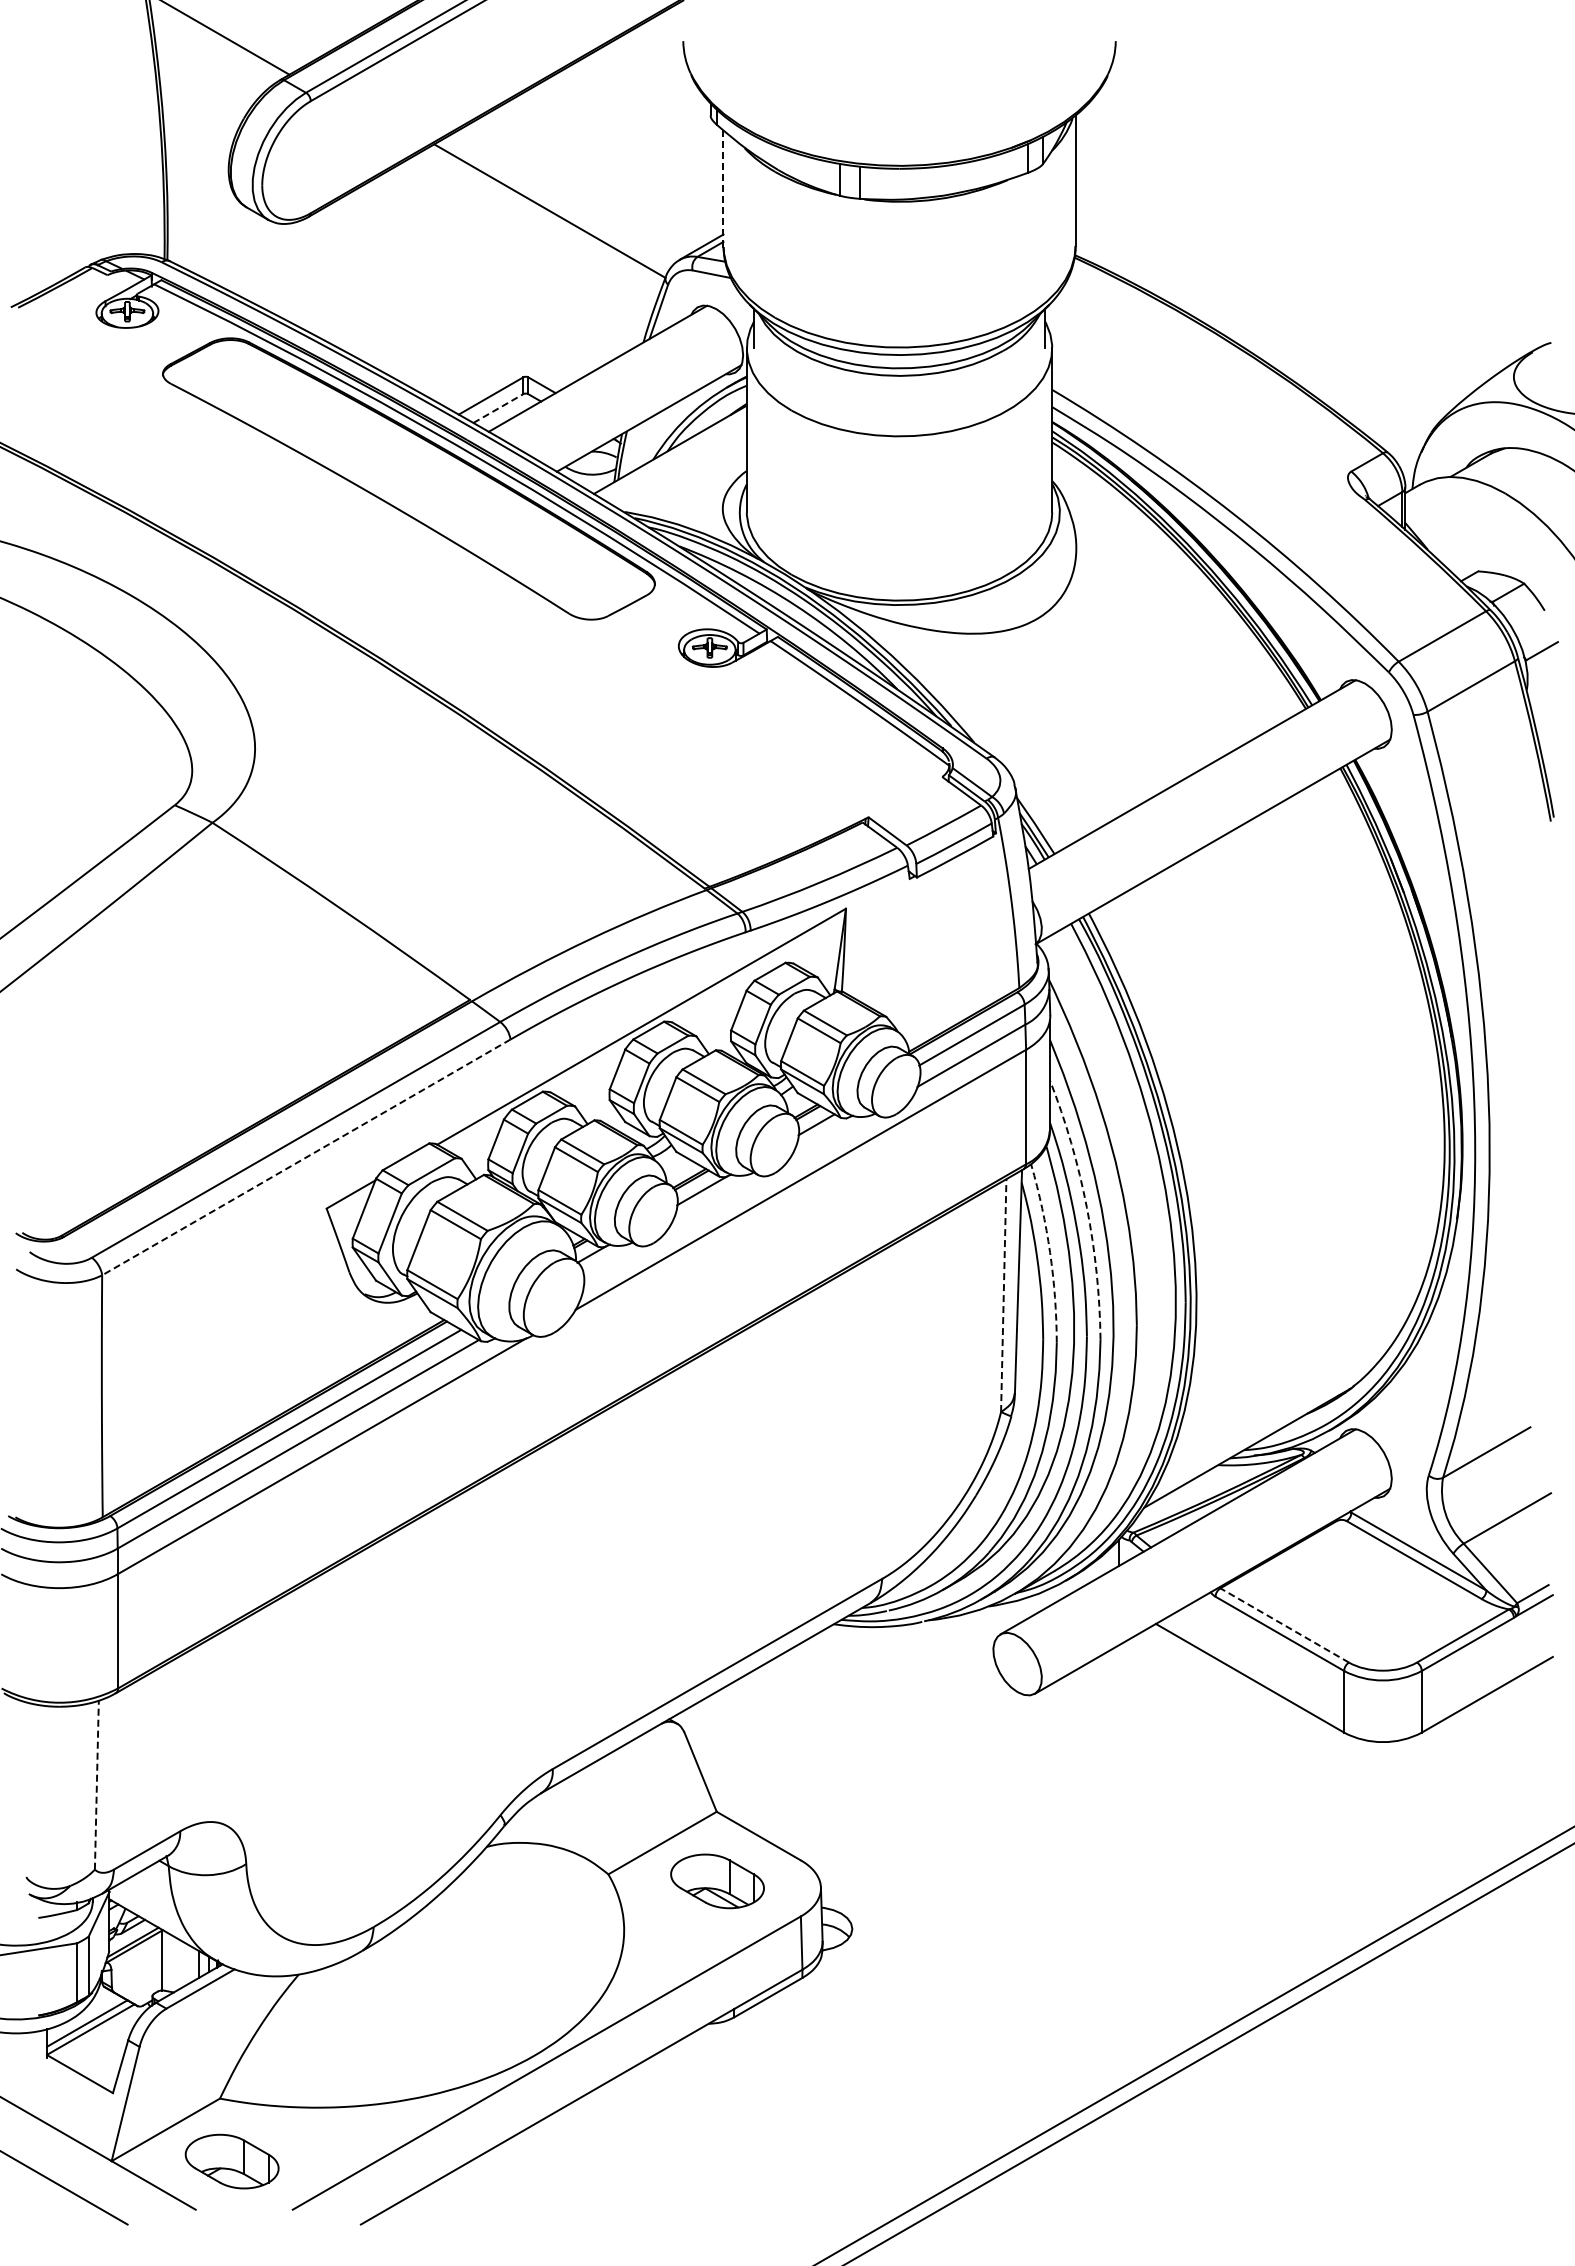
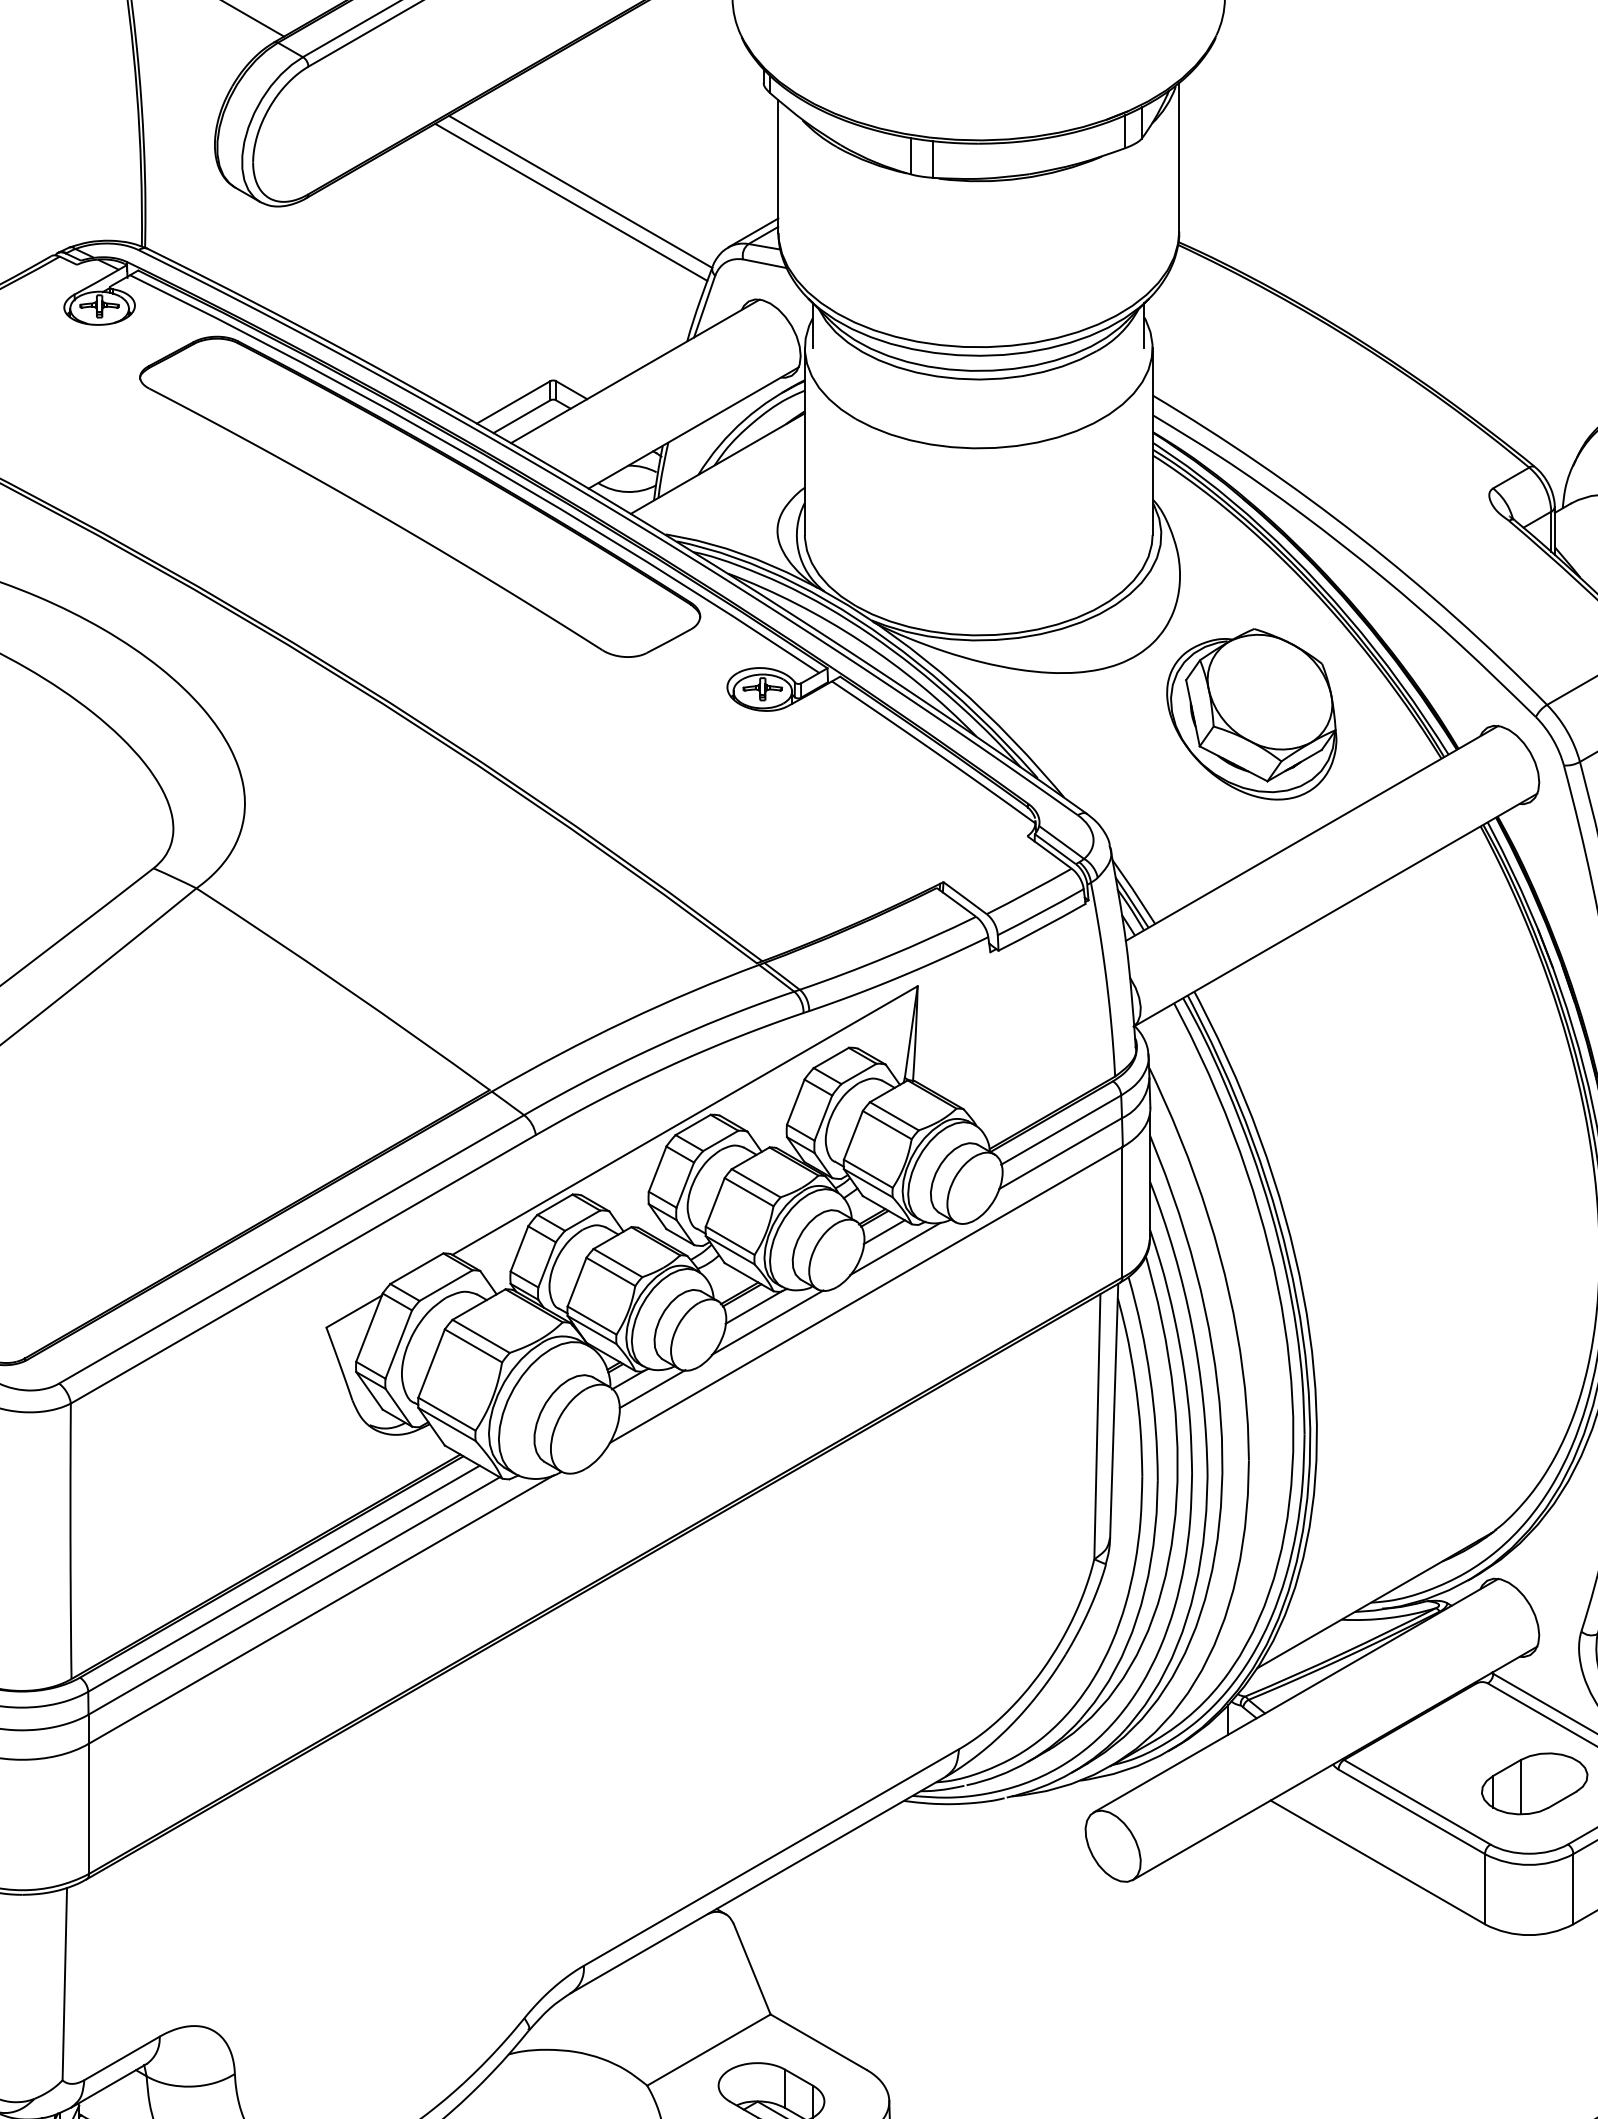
line: (723, 188) -> (778, 166), dashed -> solid
line: (541, 220) -> (571, 202), added
line: (498, 408) -> (522, 416), dashed -> solid
part: (1139, 669) -> (1251, 713), added
line: (826, 1139) -> (895, 1248), added
line: (306, 1157) -> (303, 1269), dashed -> solid
line: (714, 1203) -> (768, 1321), added
arc: (1086, 1207) -> (1191, 1326), dashed -> solid
arc: (1050, 1252) -> (1150, 1377), dashed -> solid
line: (613, 1262) -> (653, 1388), added
line: (1003, 1295) -> (1097, 1426), dashed -> solid
part: (1387, 1608) -> (1534, 1782), added
line: (1284, 1625) -> (1417, 1802), dashed -> solid
line: (96, 1785) -> (64, 1984), dashed -> solid

